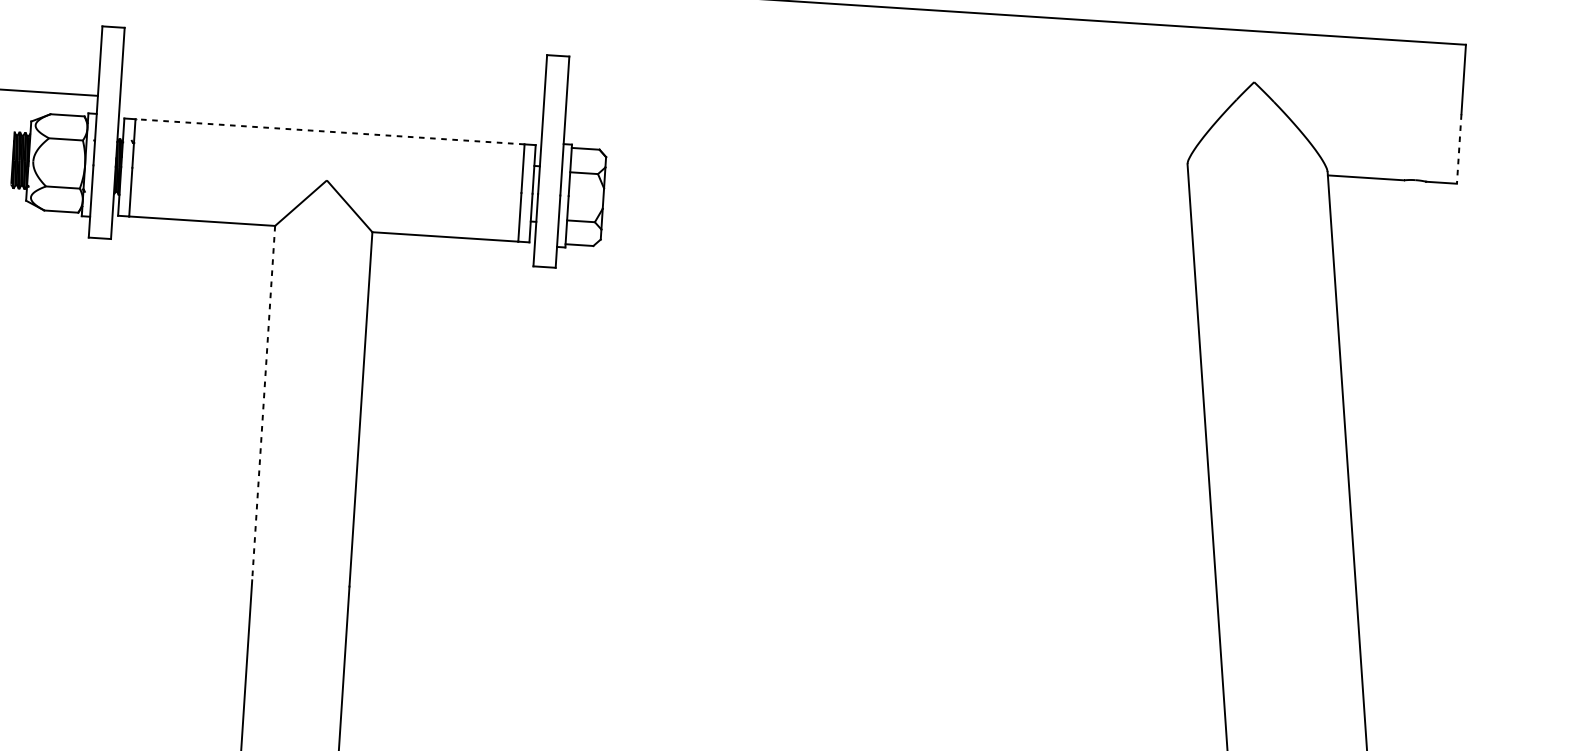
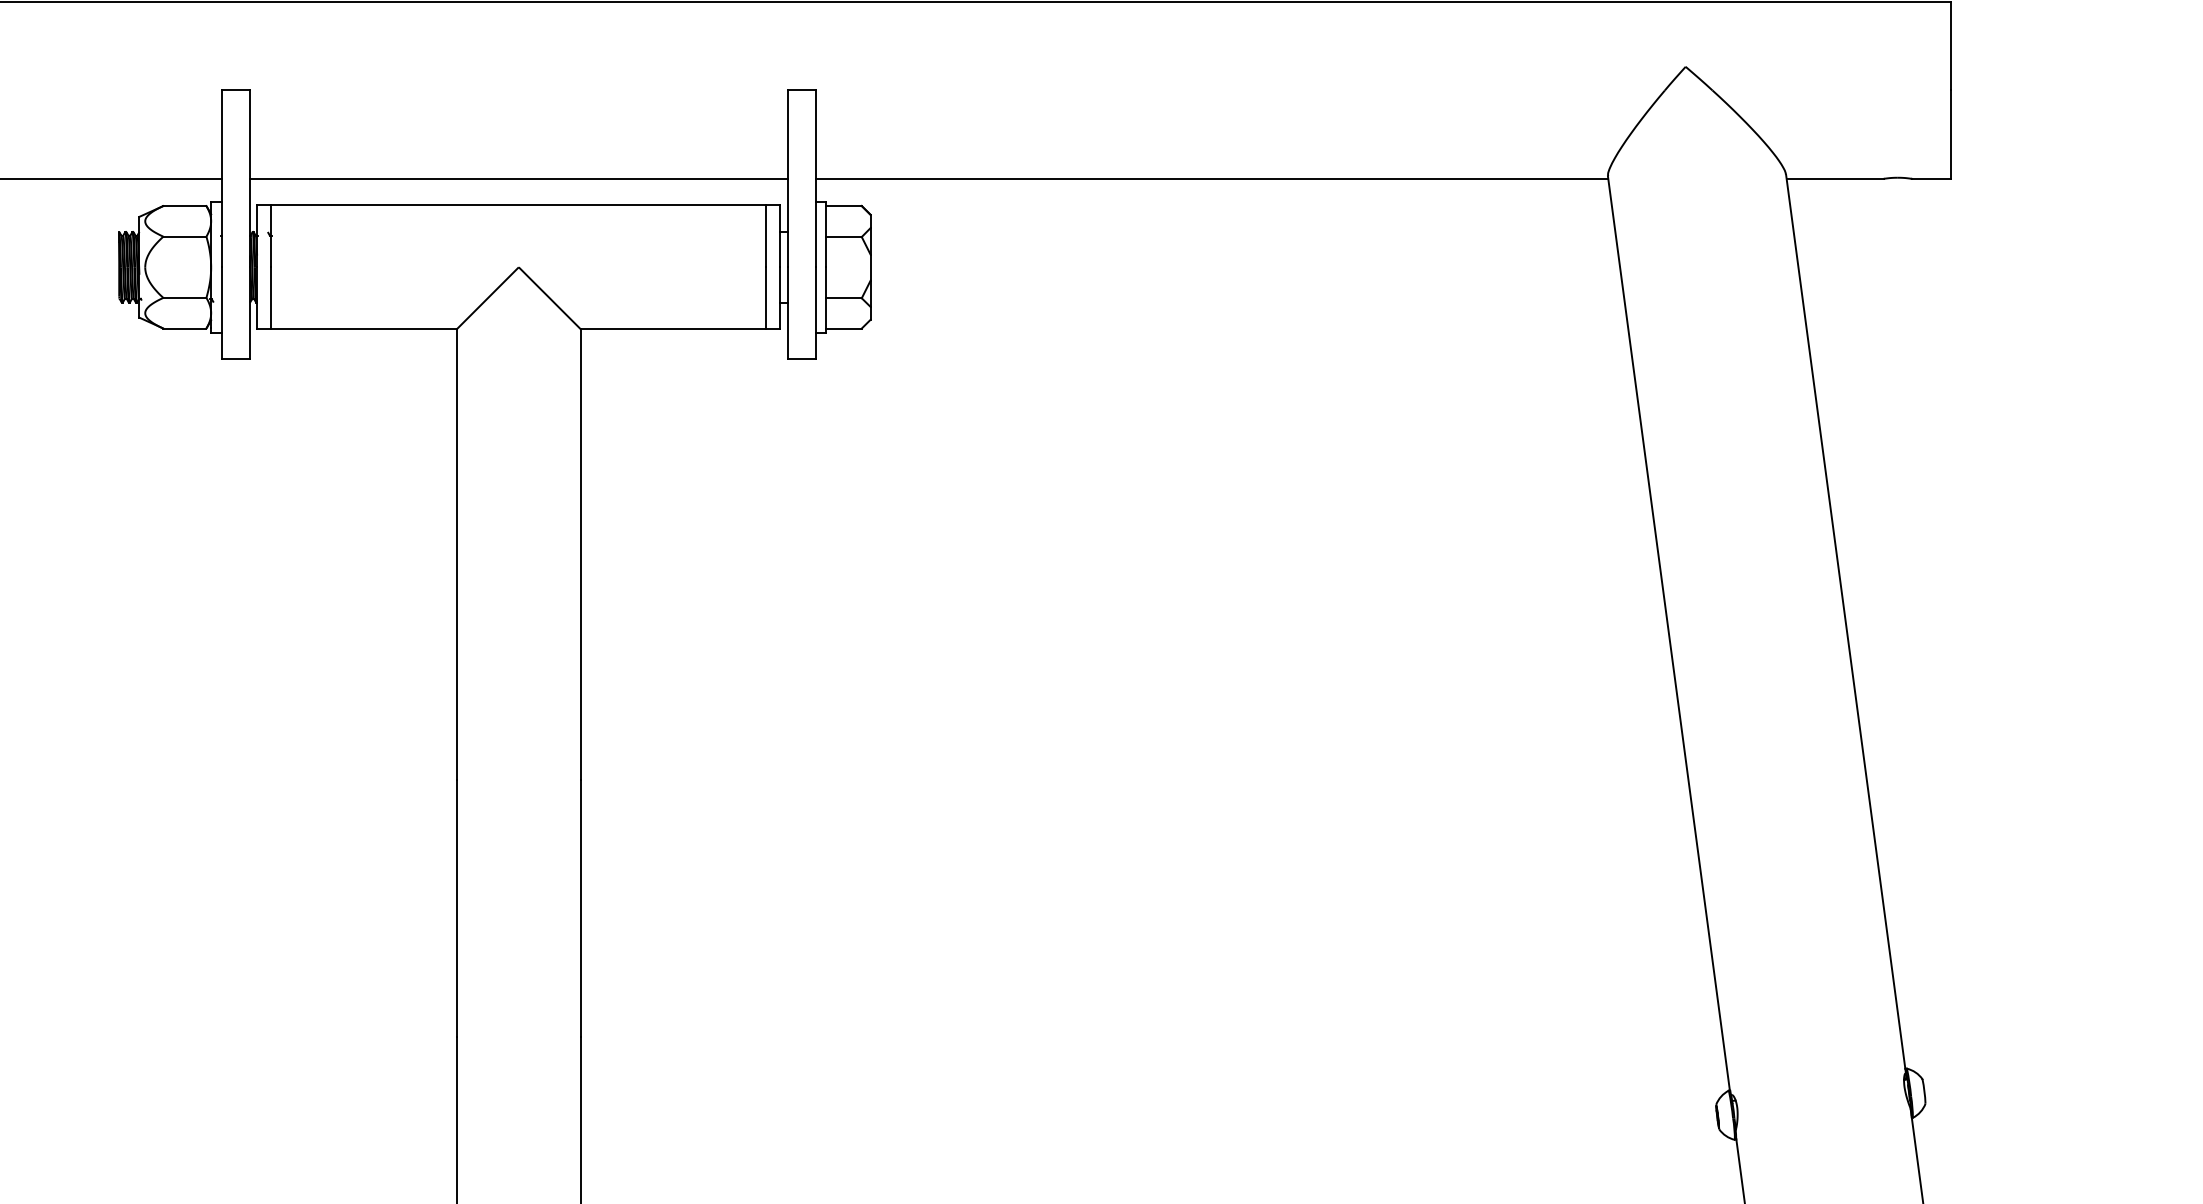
line: (331, 110) -> (518, 178), added
line: (329, 131) -> (518, 205), dashed -> solid
line: (875, 145) -> (1211, 178), added
line: (1458, 149) -> (1950, 135), dashed -> solid
line: (263, 403) -> (456, 555), dashed -> solid

